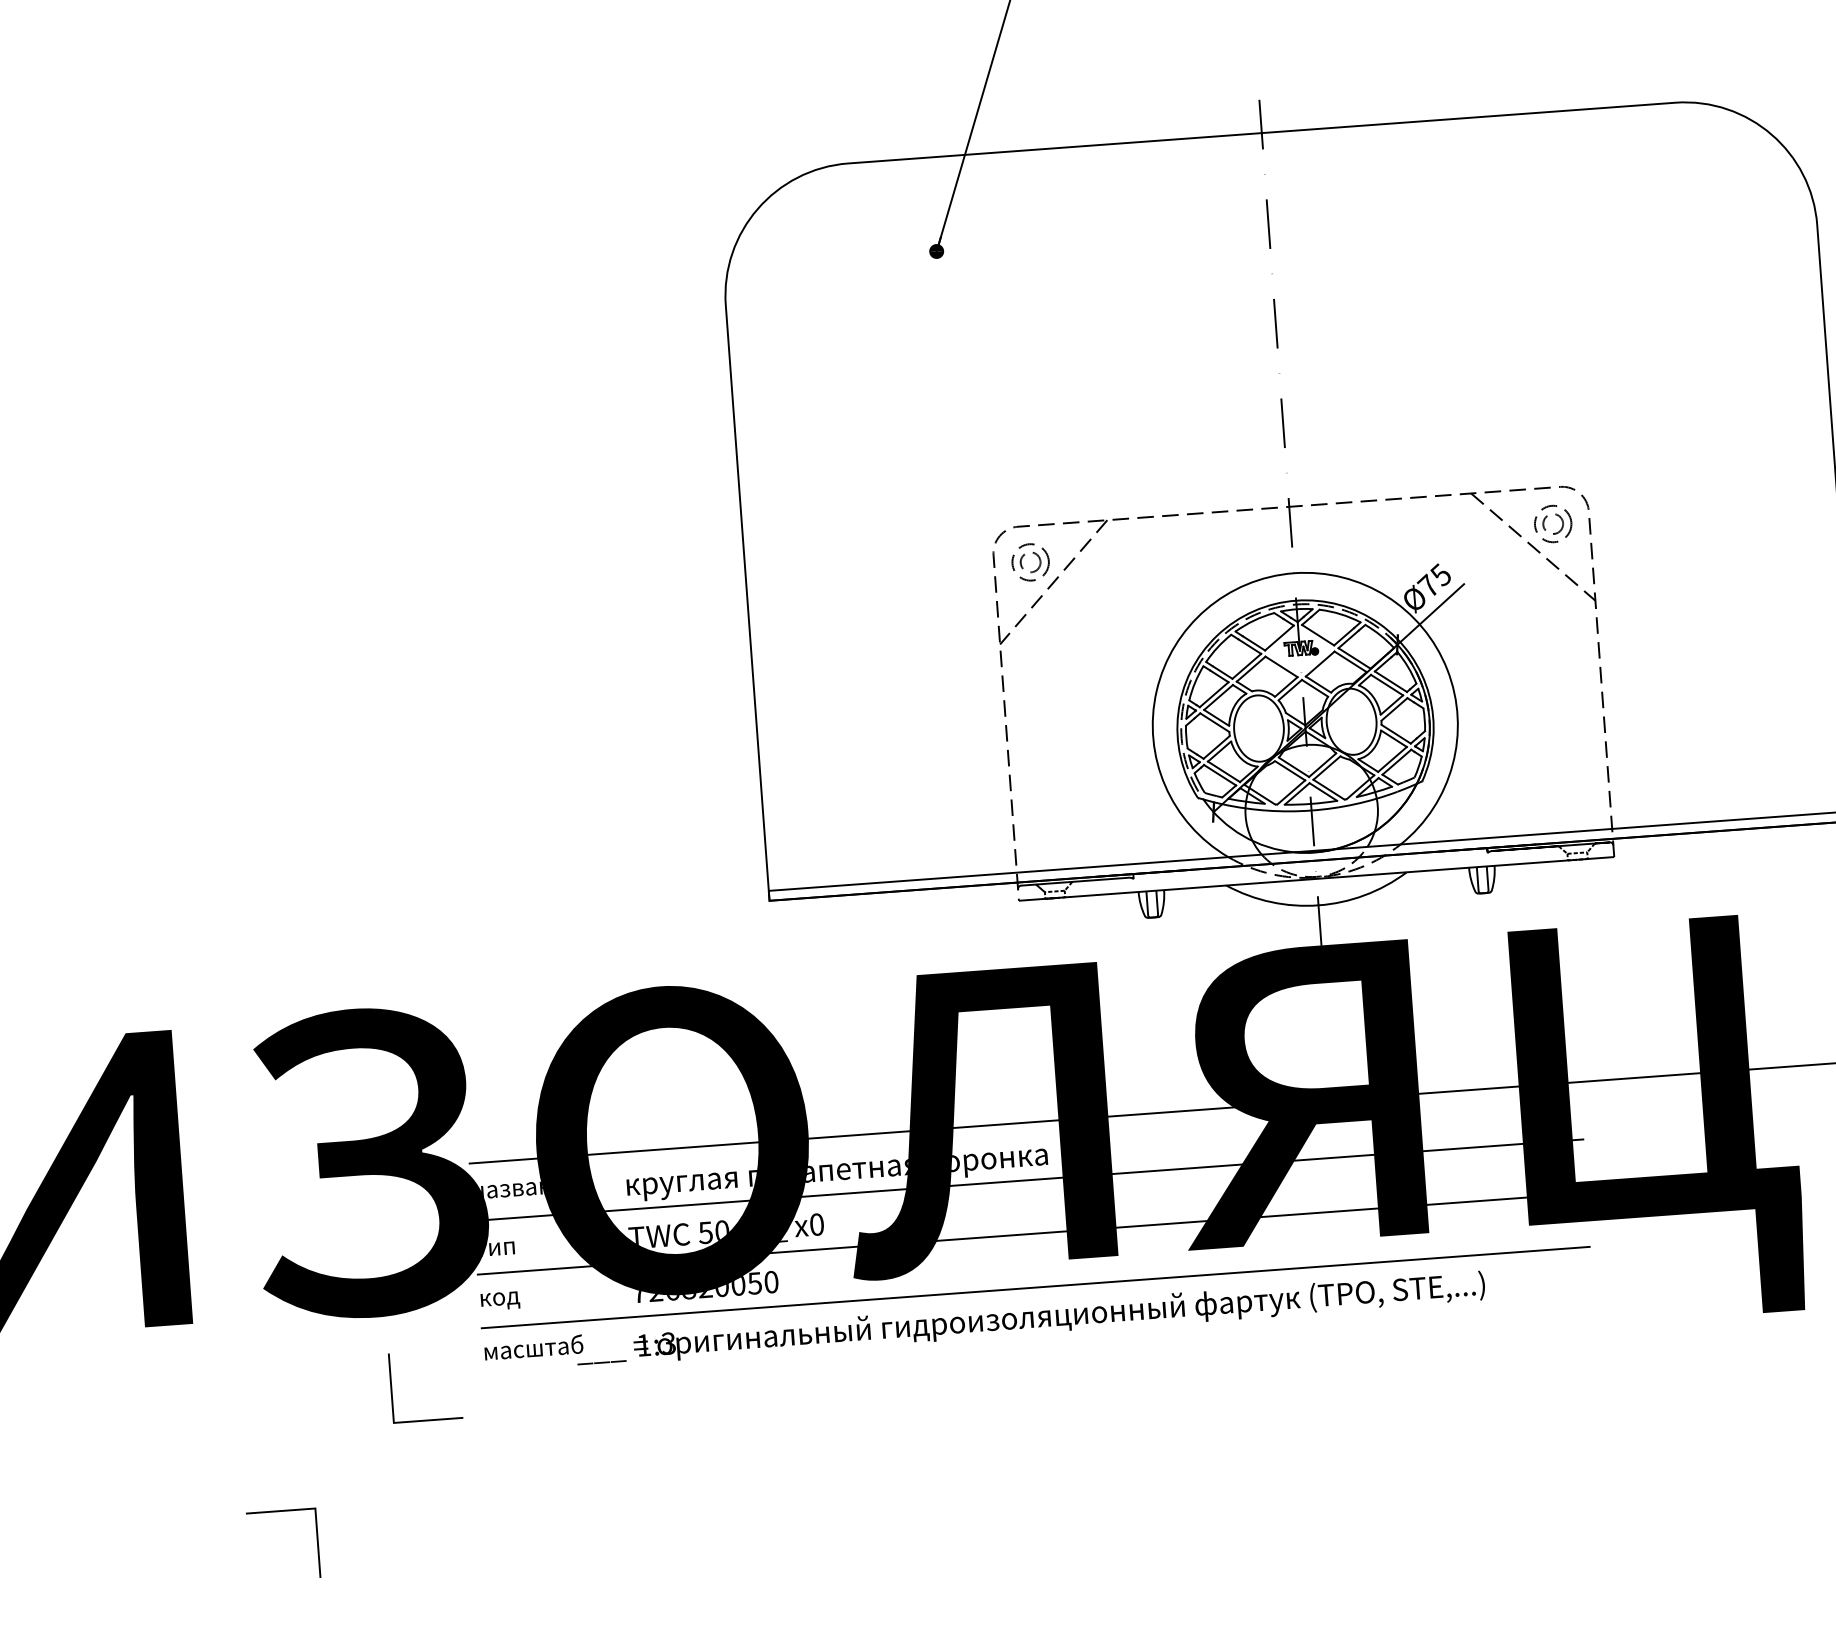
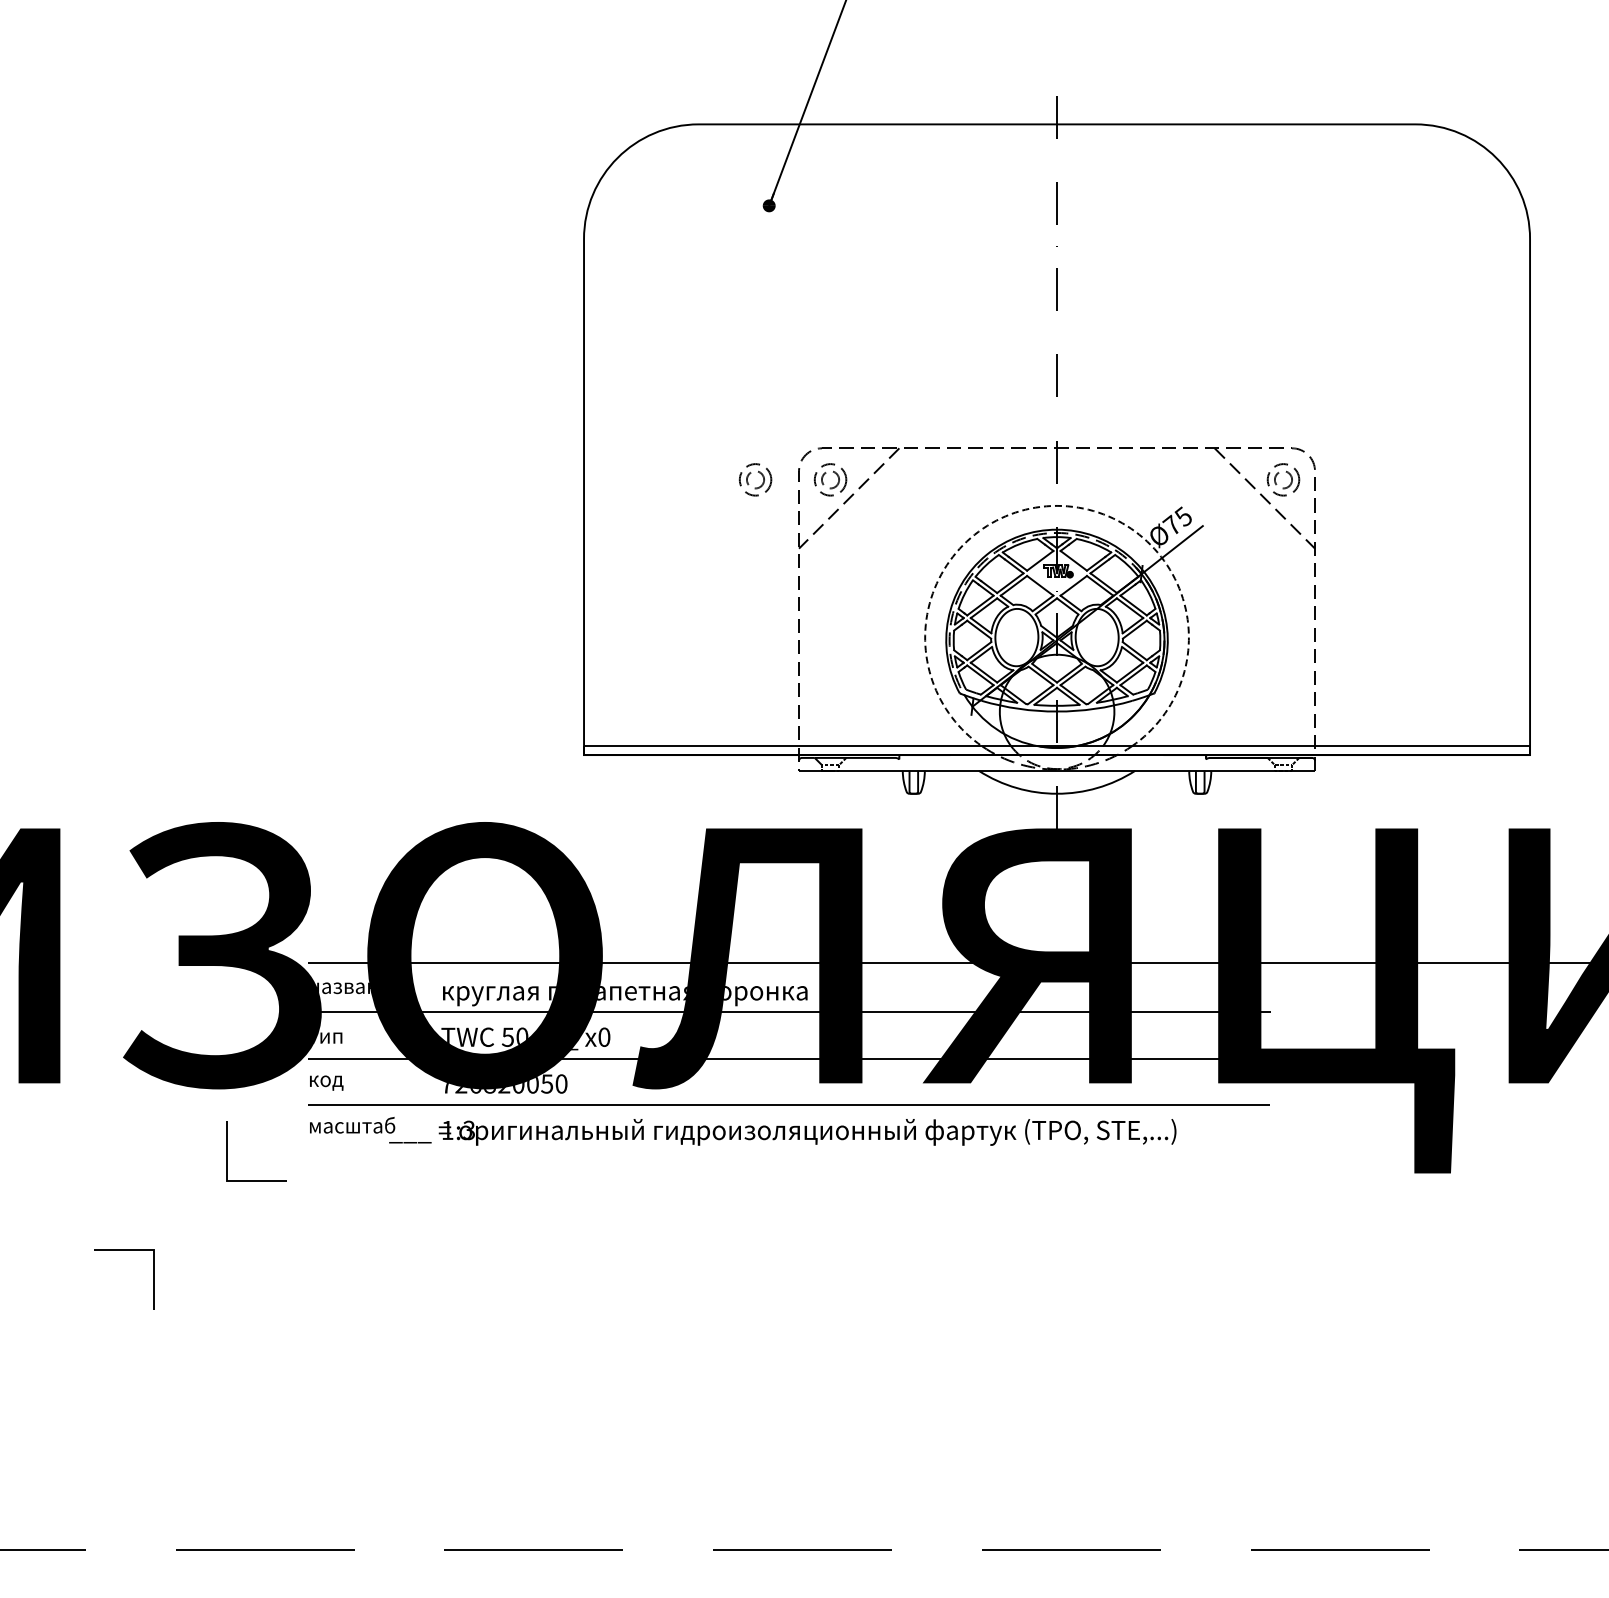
part: (937, 562) -> (750, 474), added
arc: (1294, 572) -> (1057, 505), solid -> dashed

